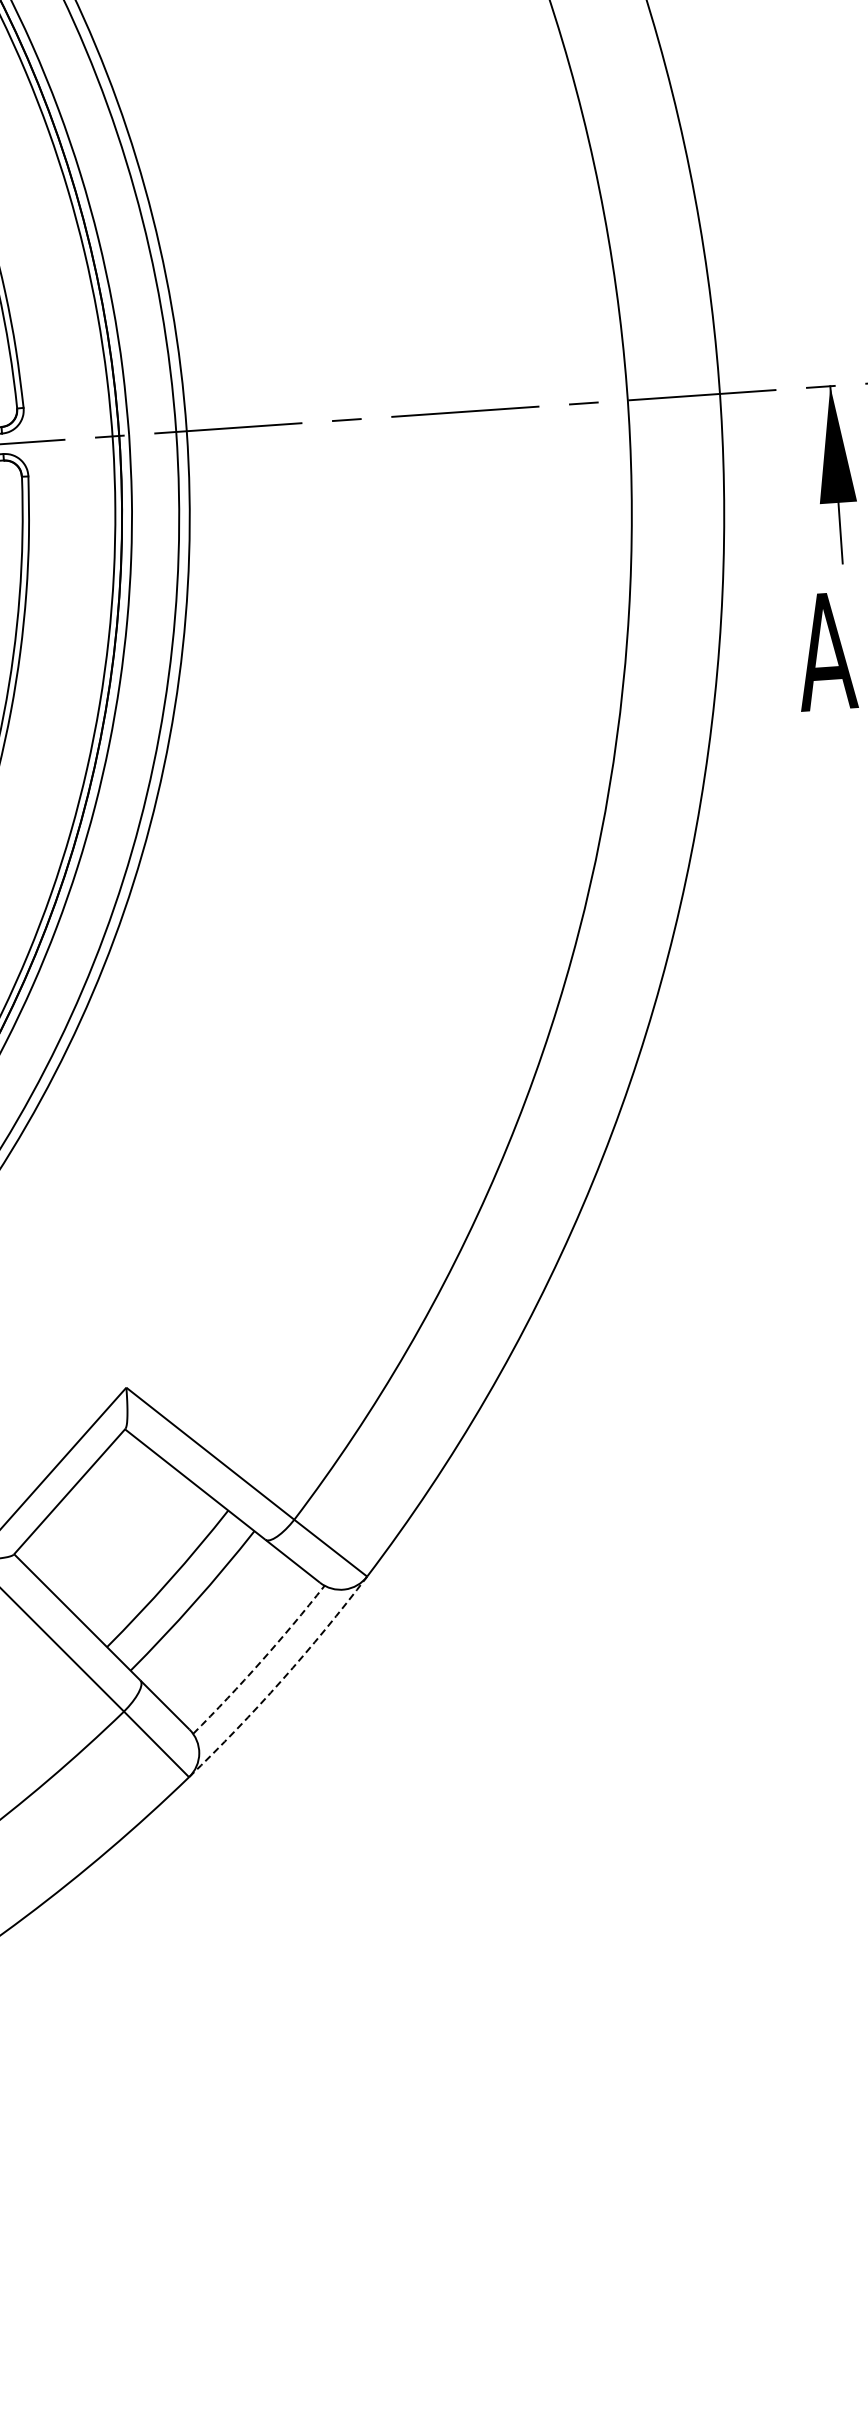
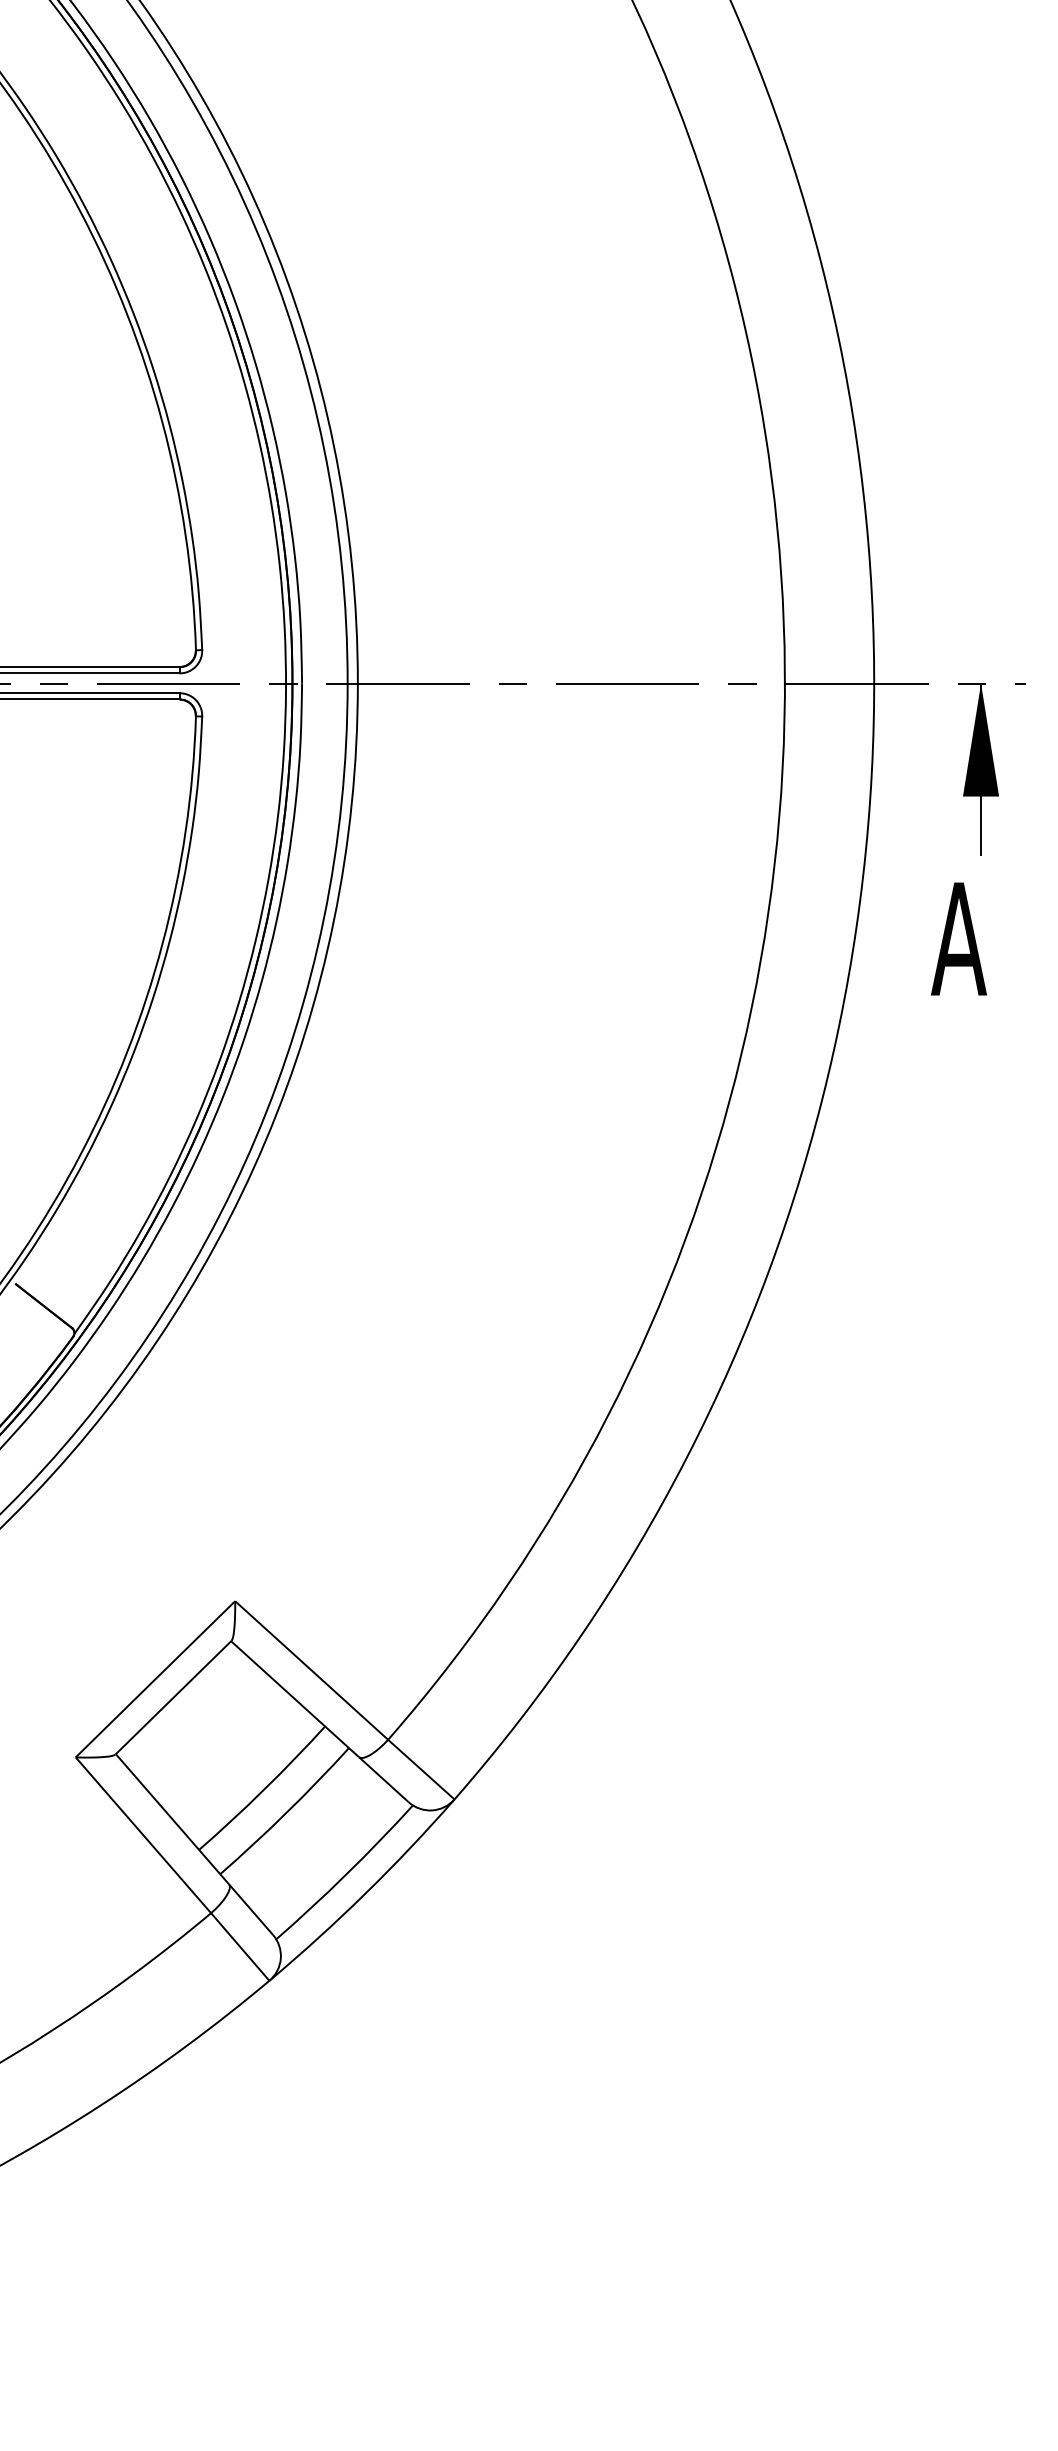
arc: (261, 1661) -> (346, 1874), dashed -> solid
arc: (282, 1680) -> (365, 1893), dashed -> solid

